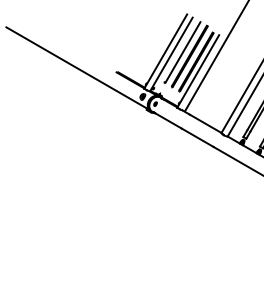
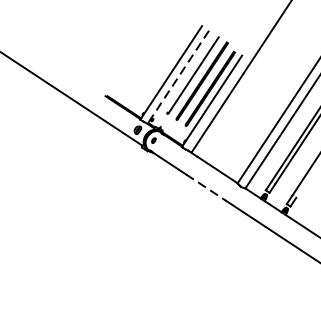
line: (171, 53) -> (178, 75), solid -> dashed
line: (198, 137) -> (207, 187), solid -> dashed

